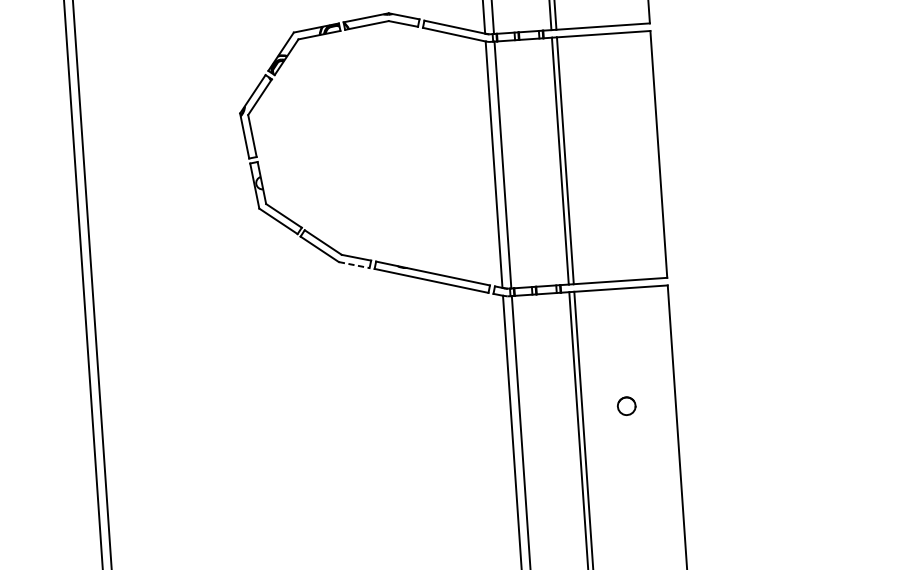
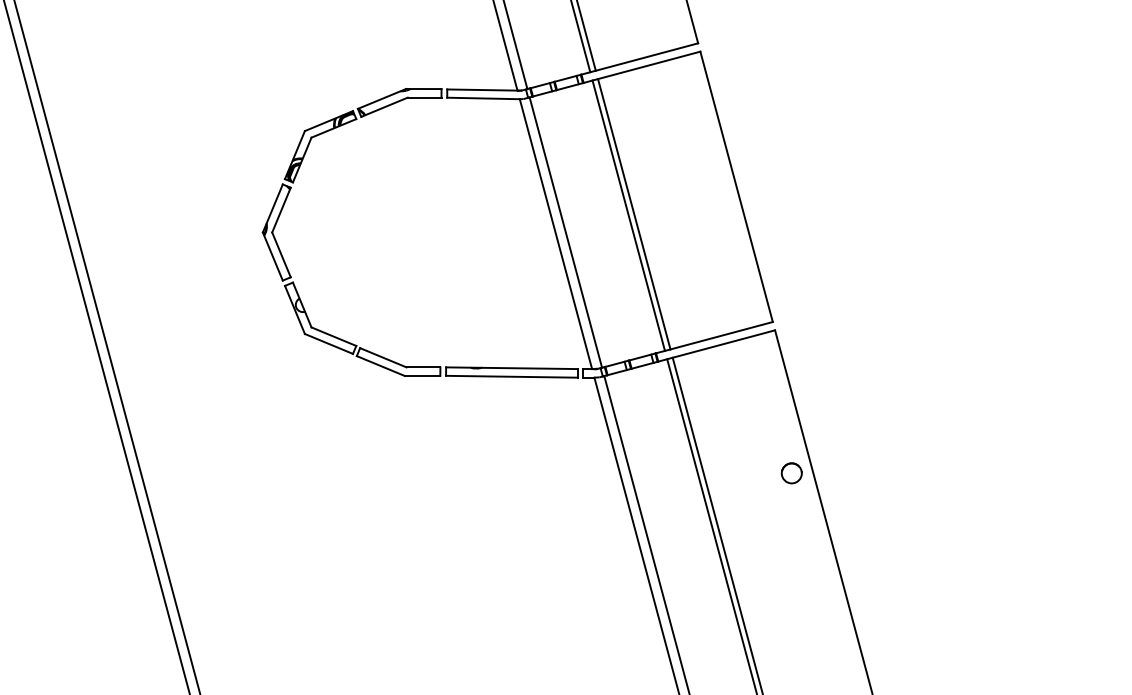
line: (354, 265) -> (422, 376), dashed -> solid
circle: (626, 406) -> (791, 473), moved

